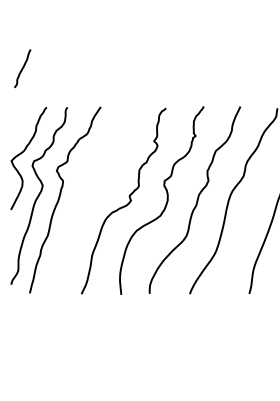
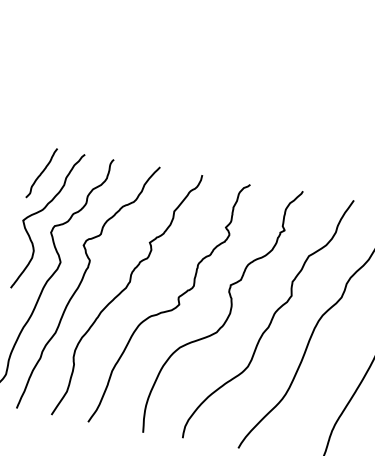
curve: (22, 68) -> (41, 172), moved
curve: (91, 197) -> (125, 290), added

